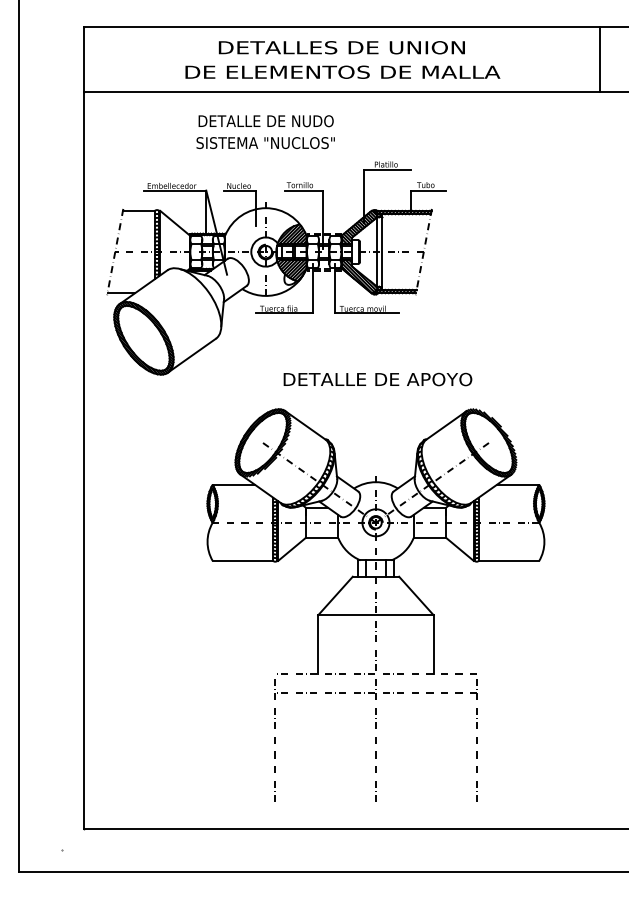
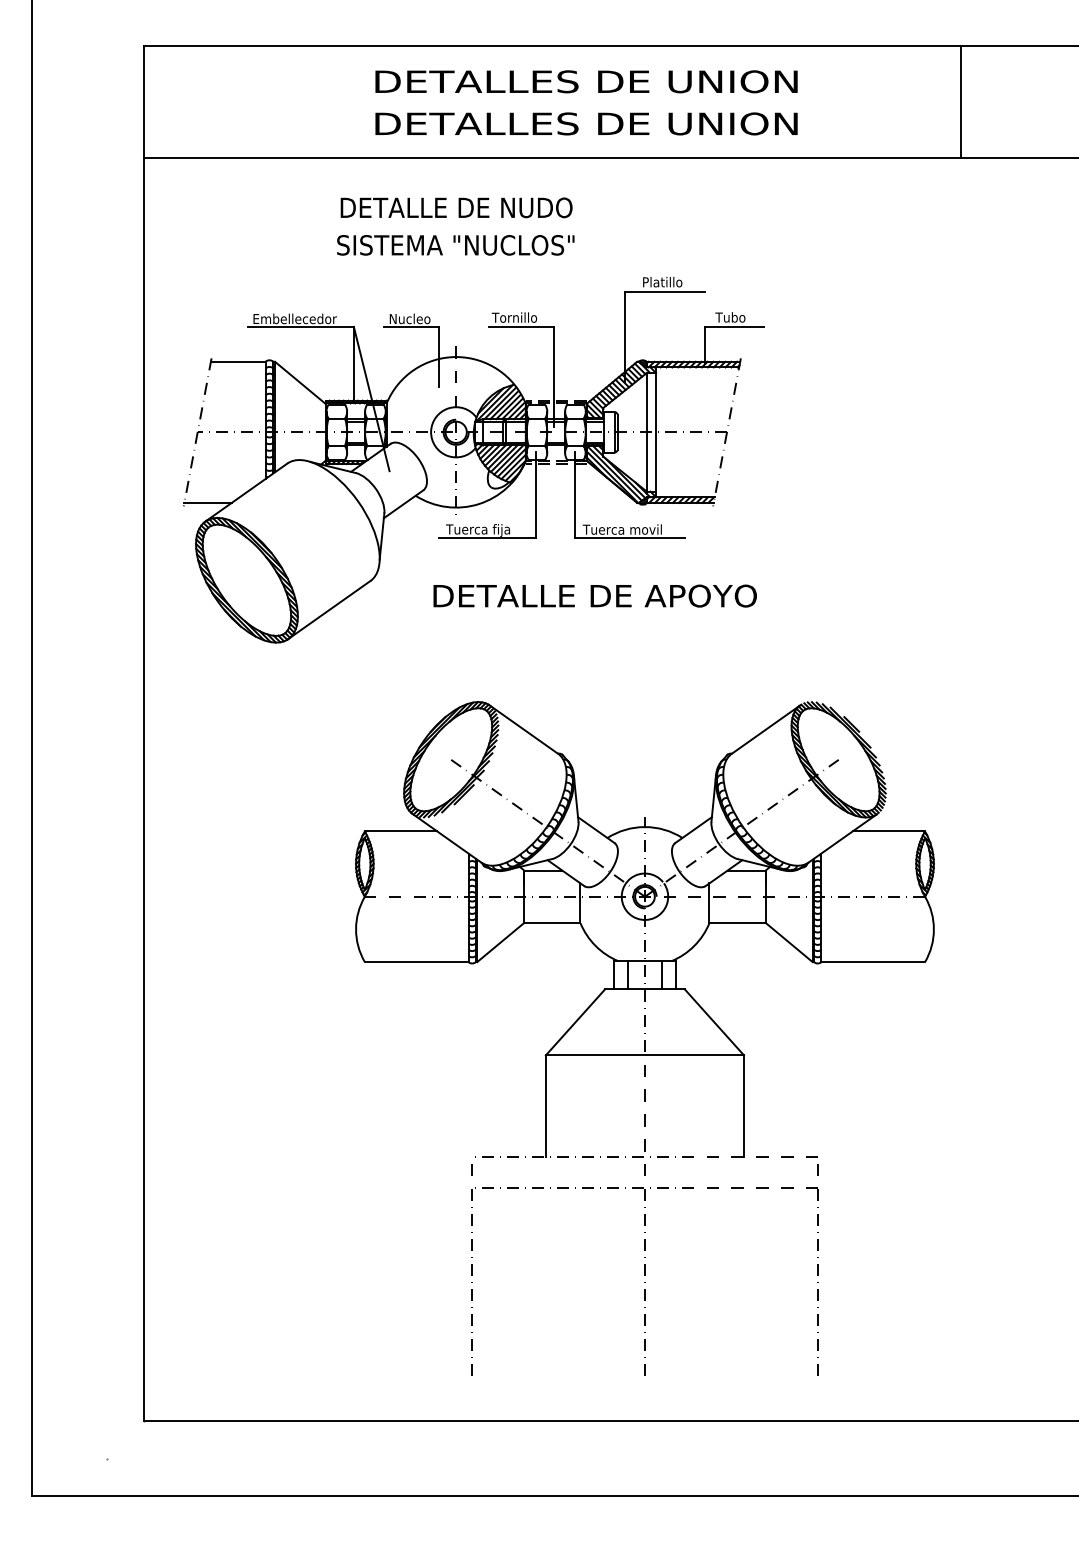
line: (600, 58) -> (961, 100), moved
text: (342, 71) -> (587, 122), DE ELEMENTOS DE MALLA -> DETALLES DE UNION
text: (377, 379) -> (594, 596), moved

